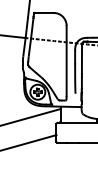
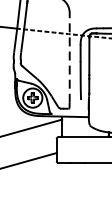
line: (66, 60) -> (69, 57), solid -> dashed

